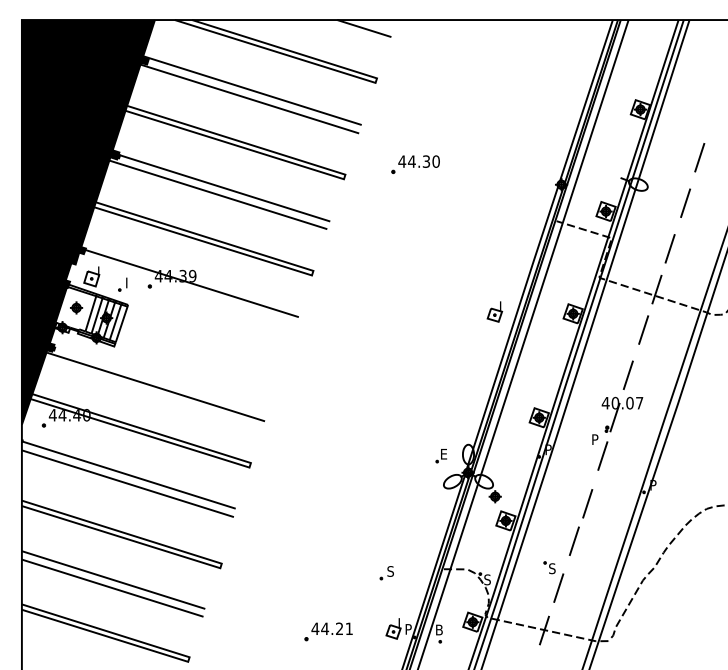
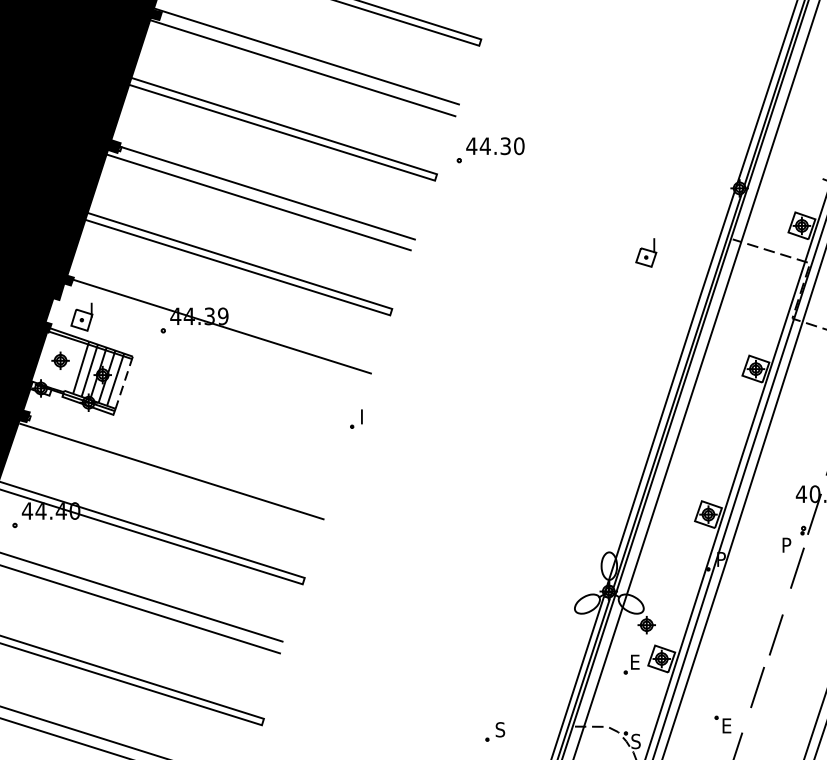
part: (415, 164) -> (490, 150), moved
part: (122, 284) -> (355, 419), moved
part: (494, 311) -> (645, 252), moved
line: (121, 323) -> (123, 382), solid -> dashed
part: (440, 456) -> (630, 665), moved
text: (552, 568) -> (726, 725), S -> E

